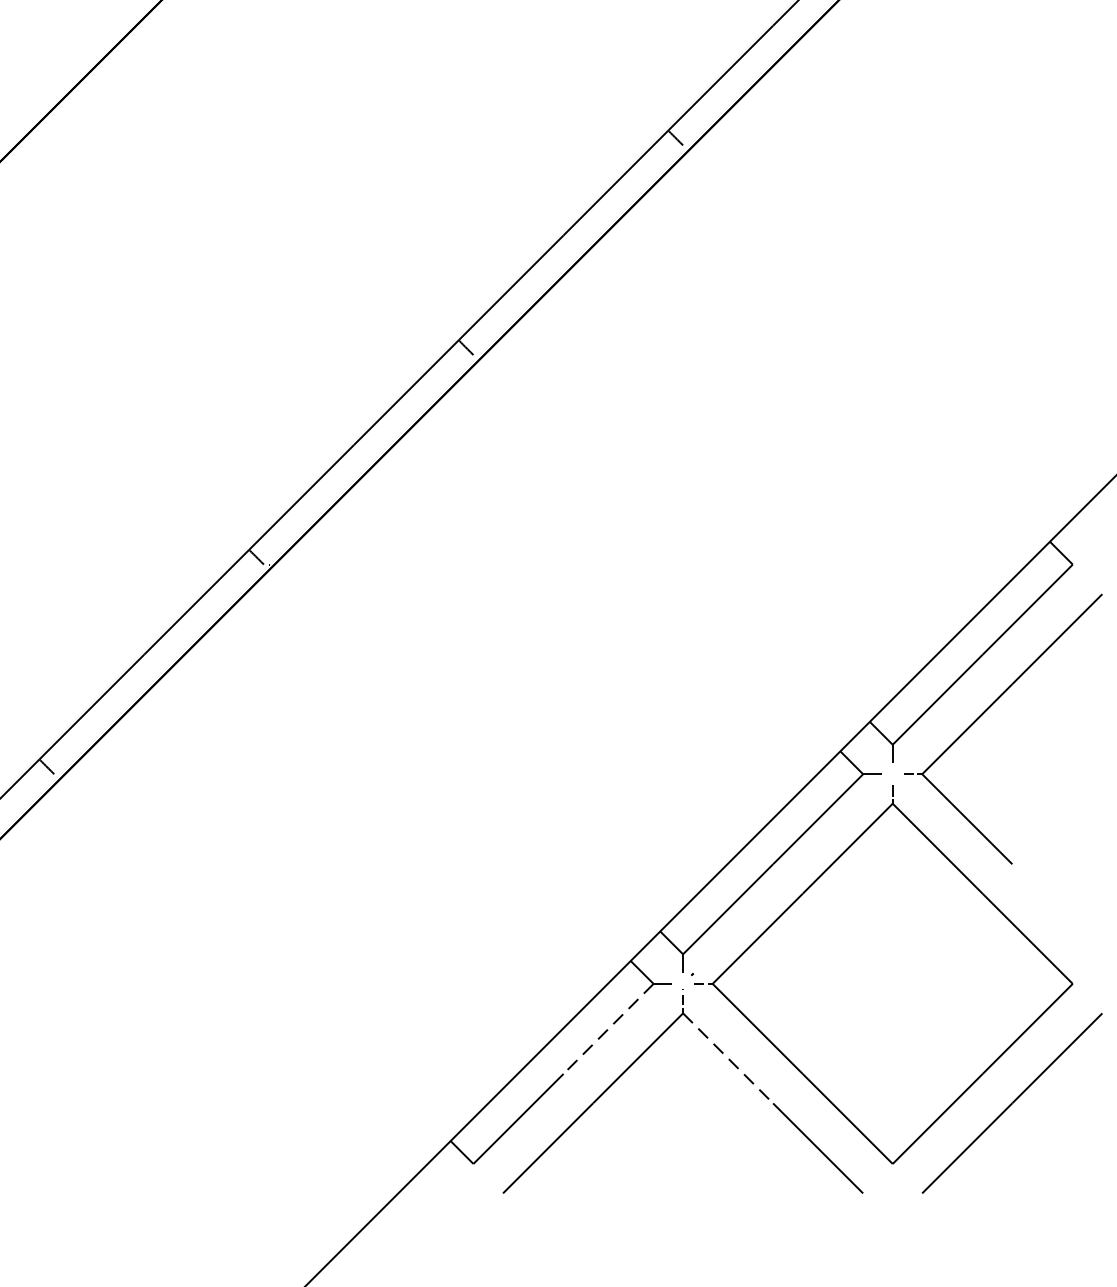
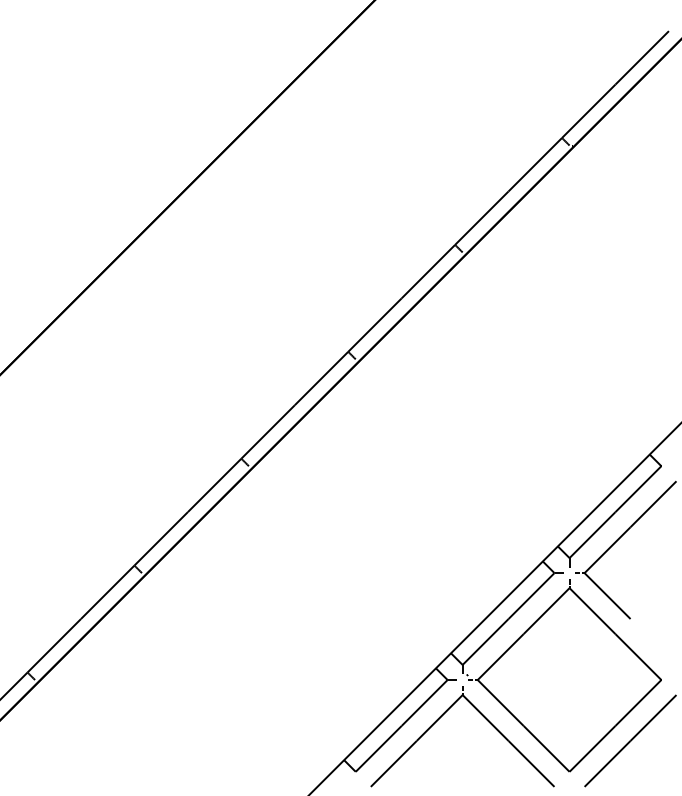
line: (608, 1029) -> (424, 703), dashed -> solid
line: (727, 1059) -> (485, 718), dashed -> solid

